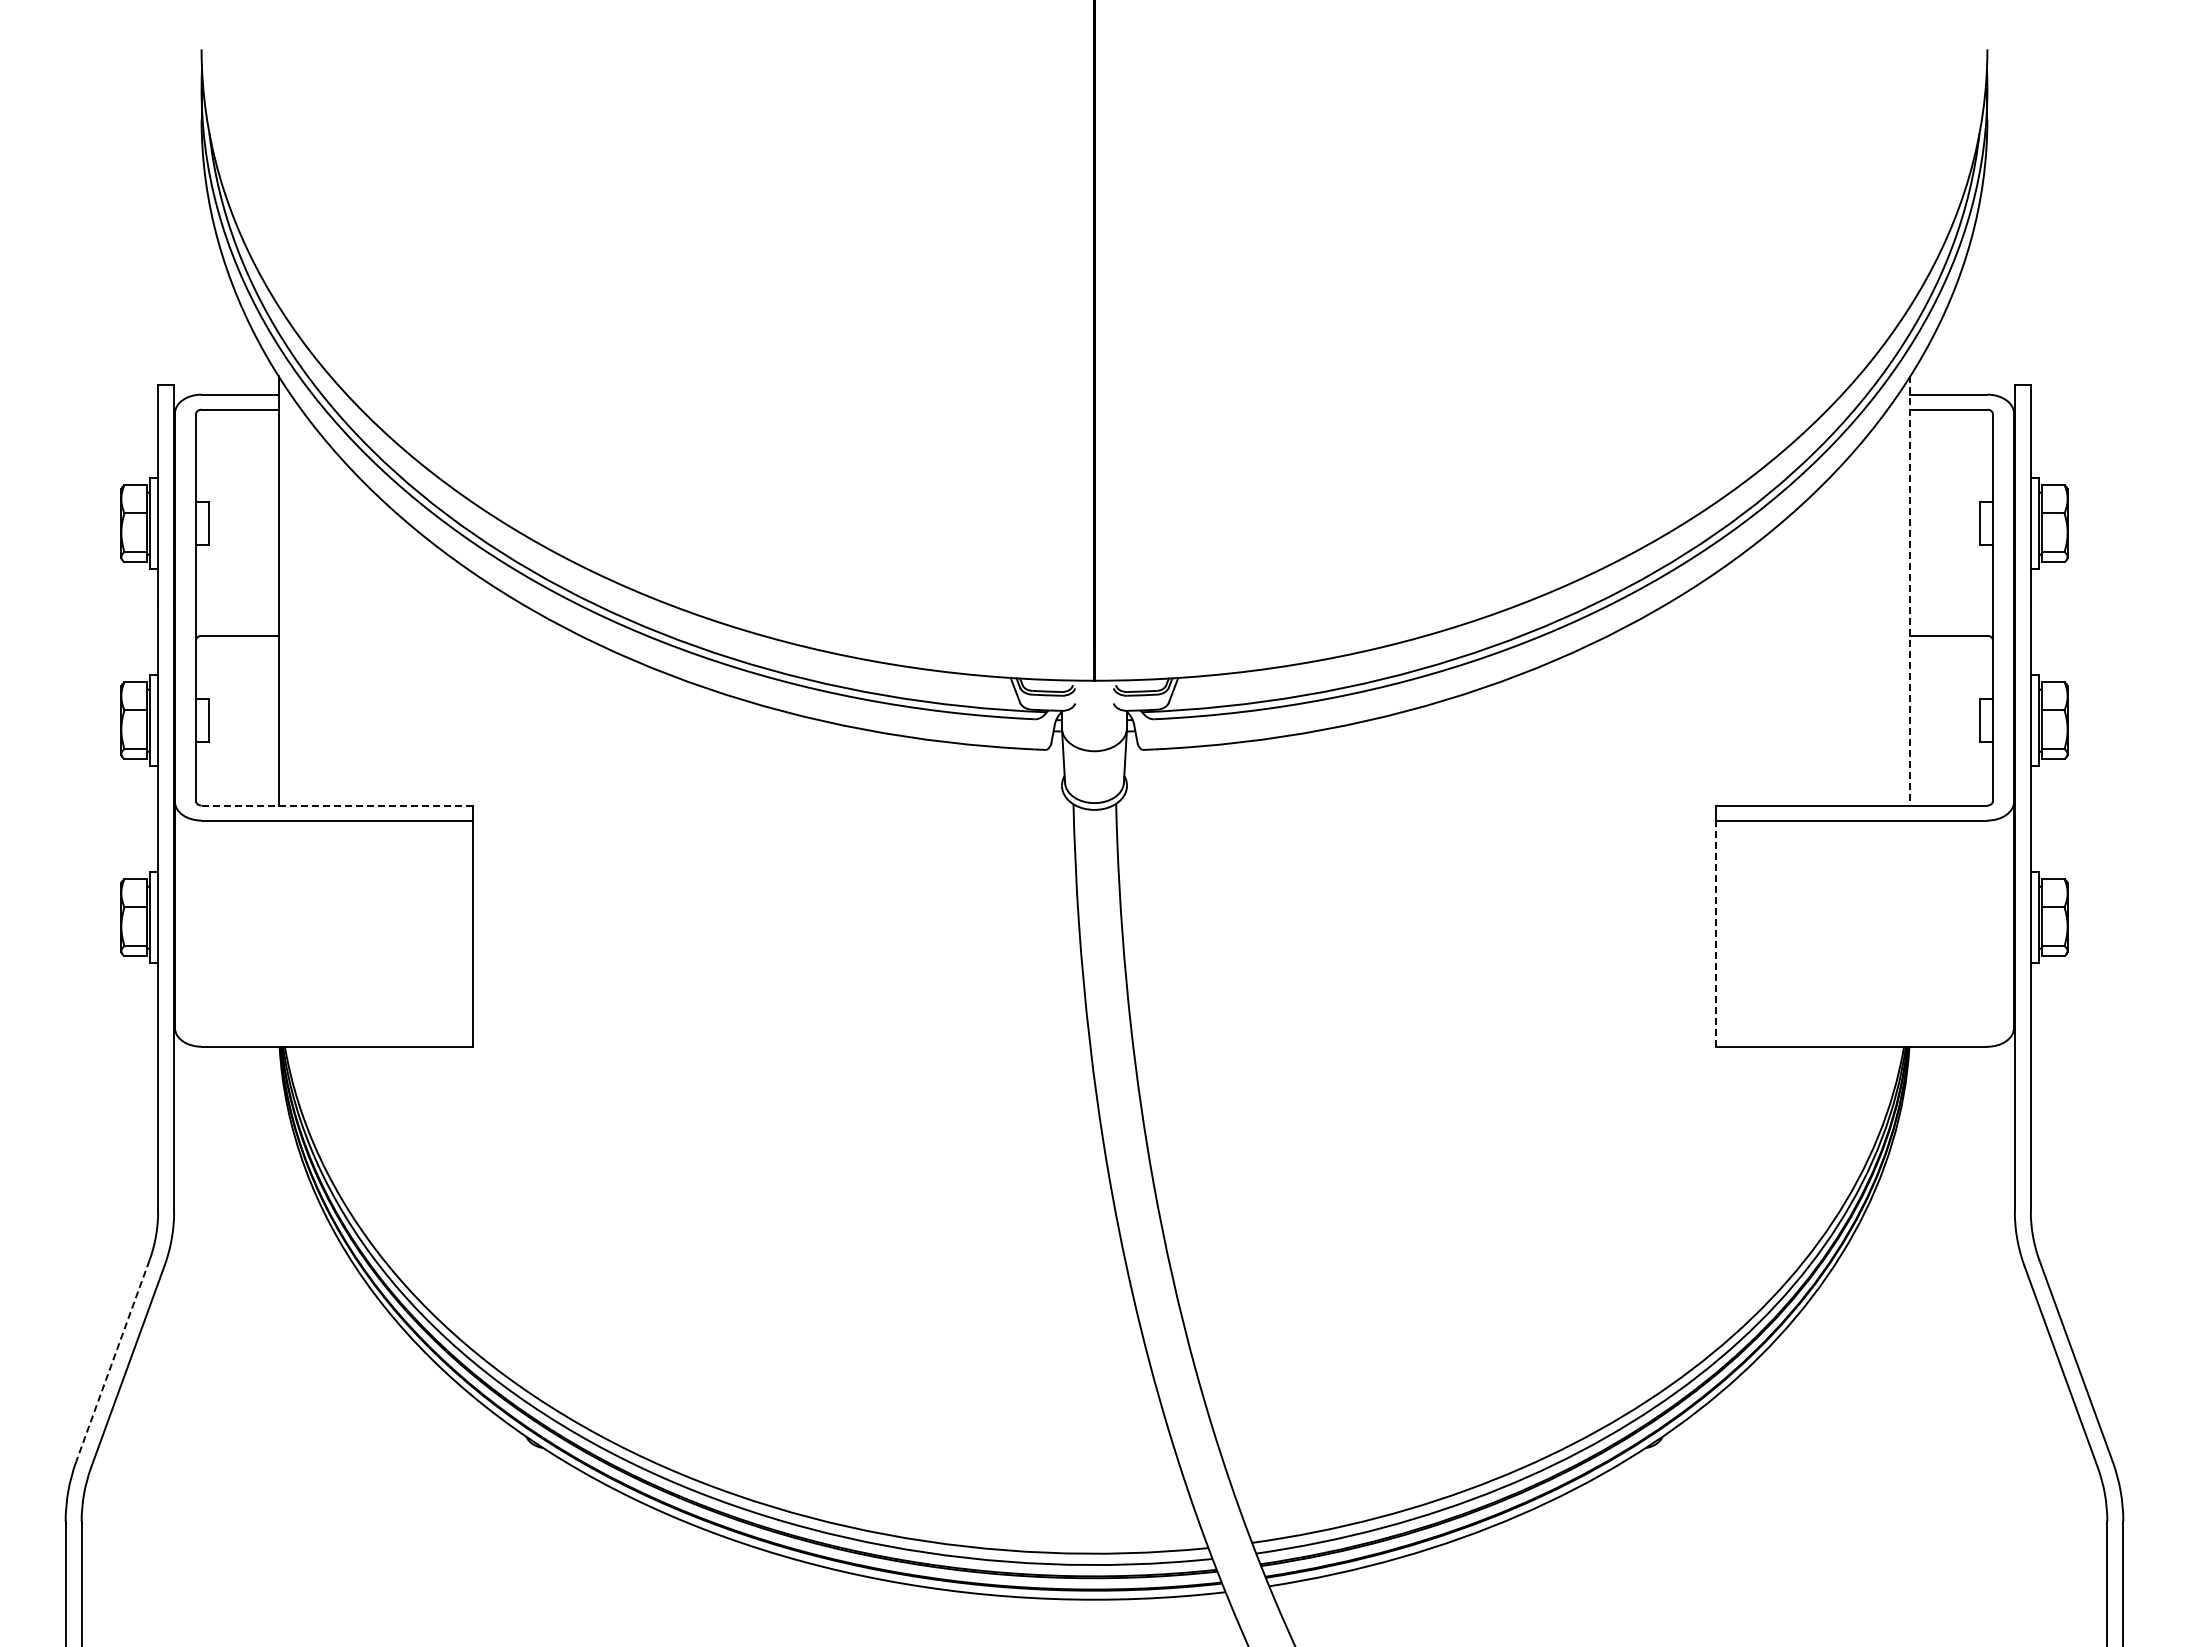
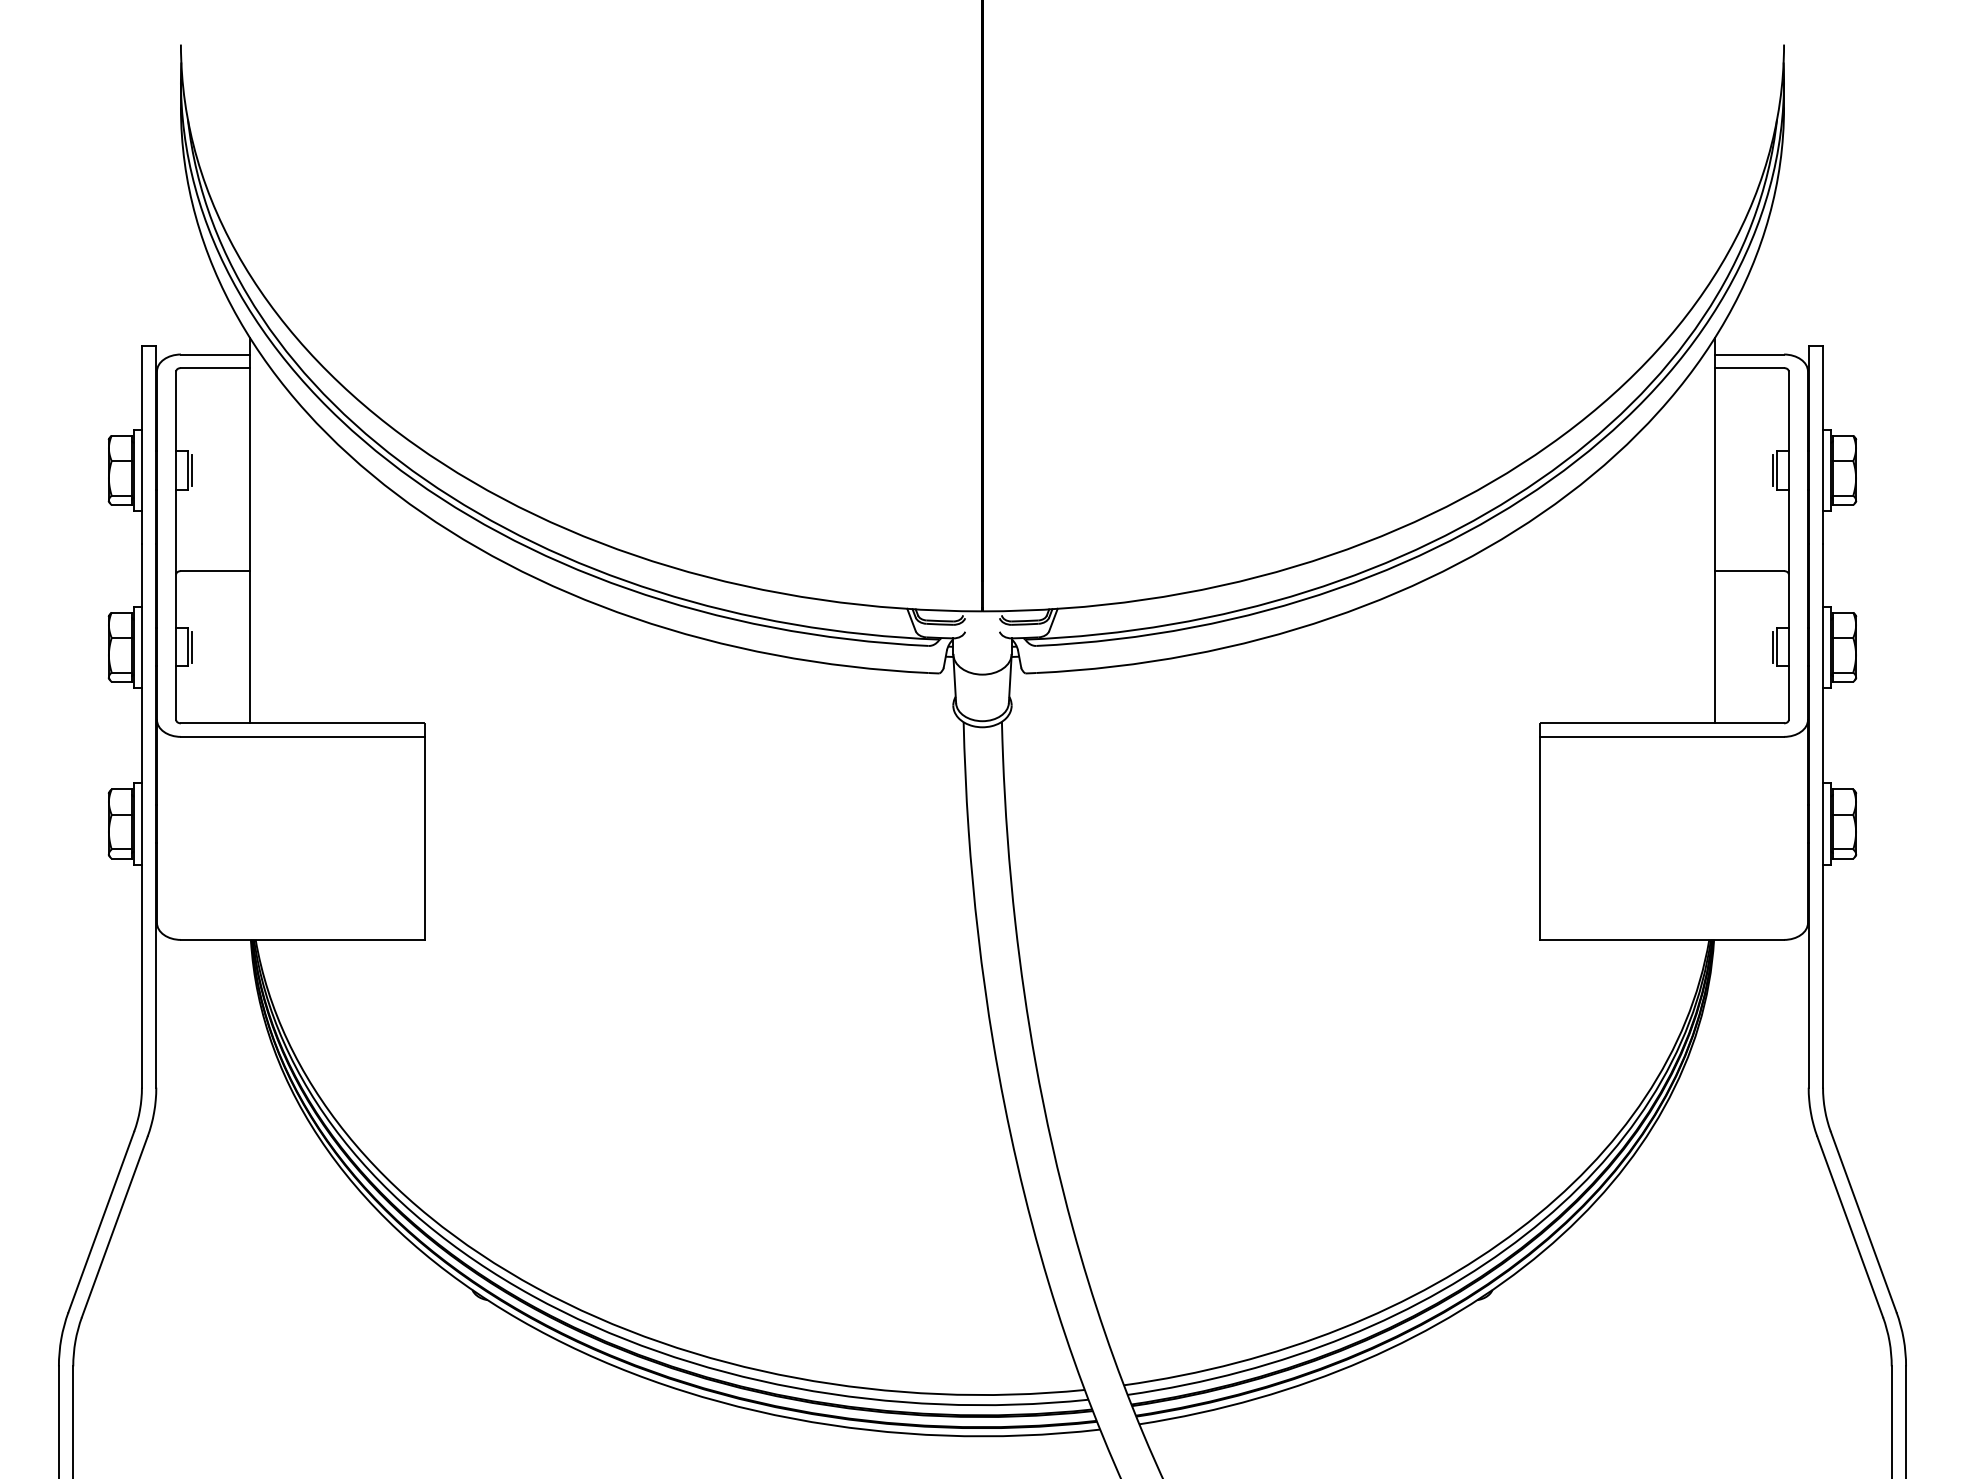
line: (213, 523) -> (191, 470), added
line: (1975, 523) -> (1773, 470), added
line: (1910, 590) -> (1715, 530), dashed -> solid
line: (213, 720) -> (191, 647), added
line: (1975, 720) -> (1773, 647), added
line: (337, 805) -> (302, 723), dashed -> solid
line: (1715, 933) -> (1539, 838), dashed -> solid
line: (112, 1361) -> (100, 1222), dashed -> solid

